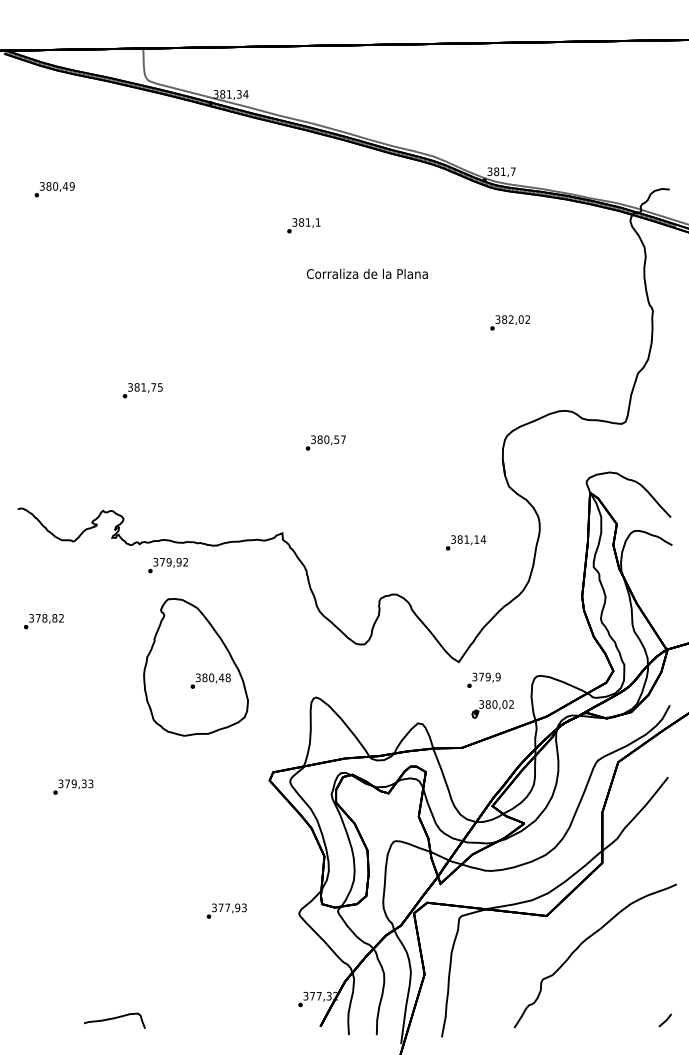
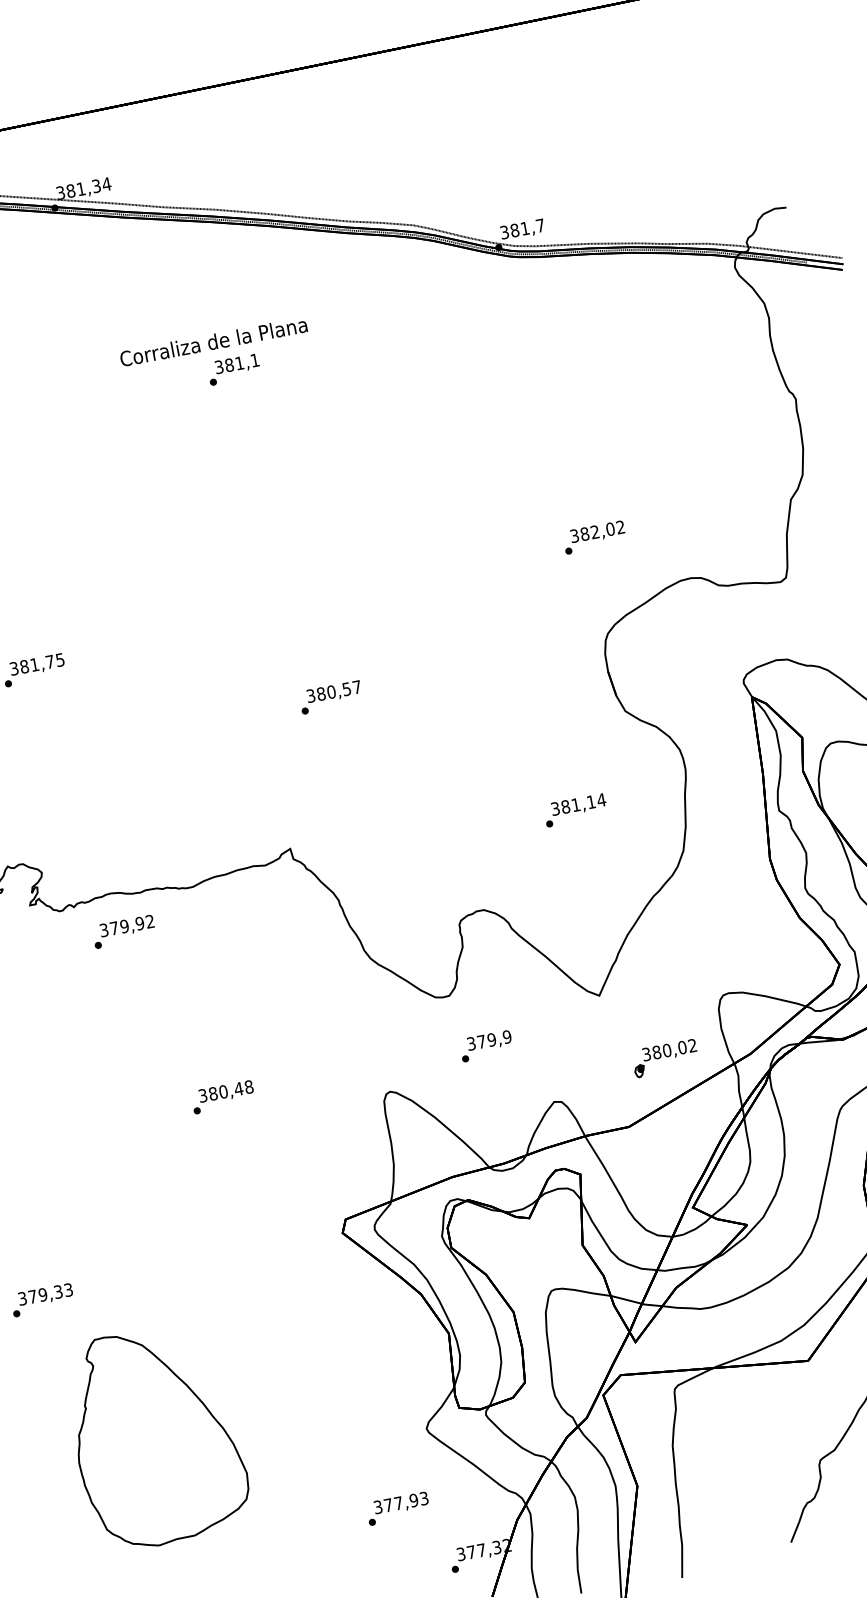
text: (367, 273) -> (213, 341), moved
text: (510, 322) -> (594, 536), moved
part: (195, 667) -> (156, 1437), moved
text: (483, 679) -> (485, 1045), moved
text: (226, 910) -> (397, 1507), moved

